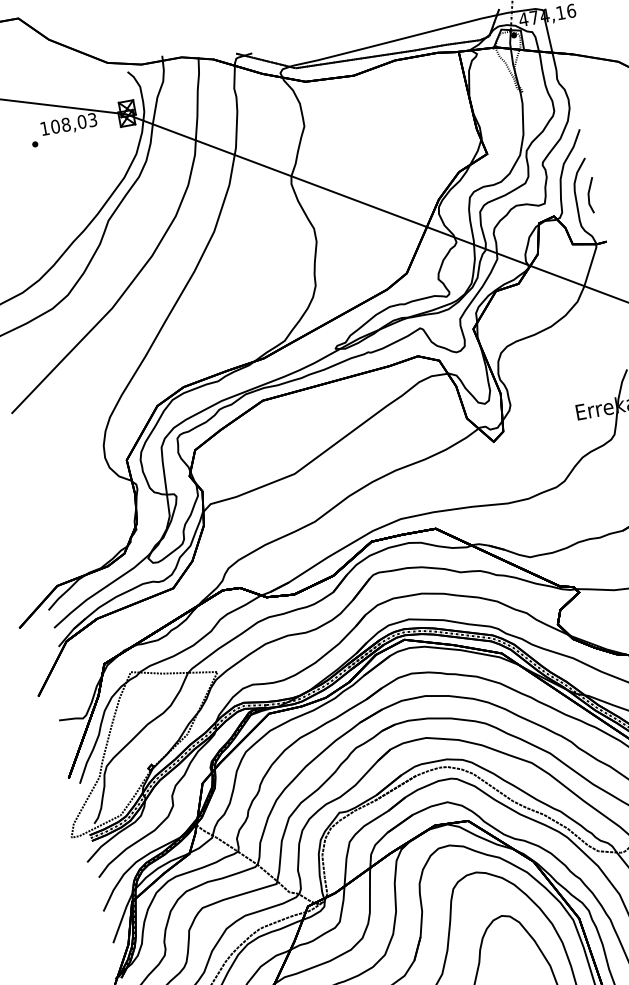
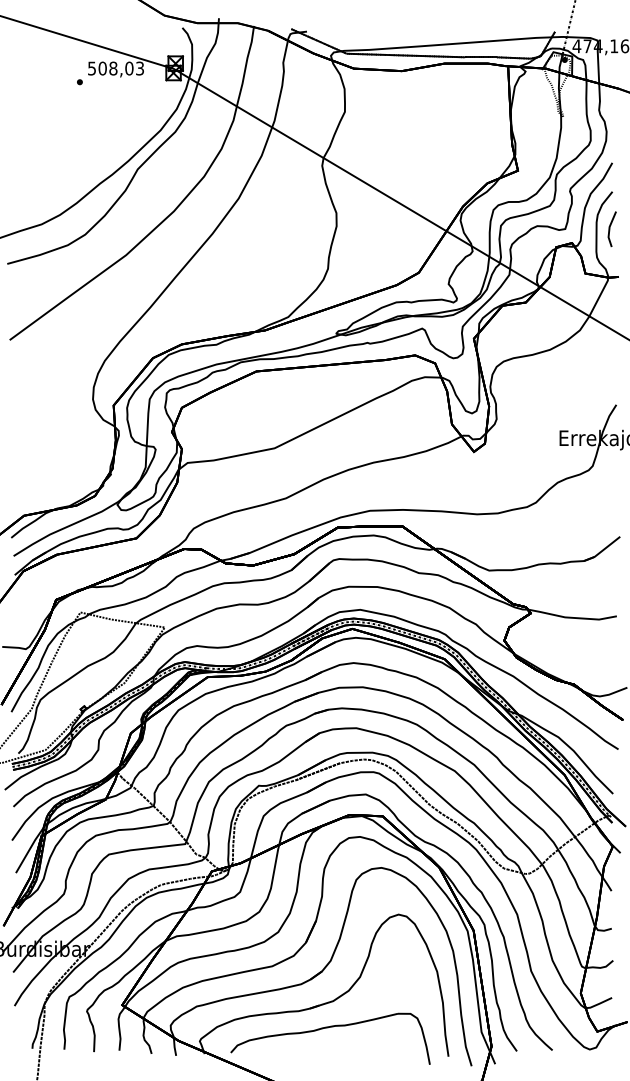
text: (44, 128) -> (91, 68), 108,03 -> 508,03

